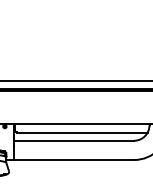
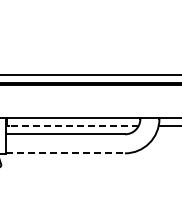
line: (82, 132) -> (73, 126), solid -> dashed
line: (73, 160) -> (65, 153), solid -> dashed

